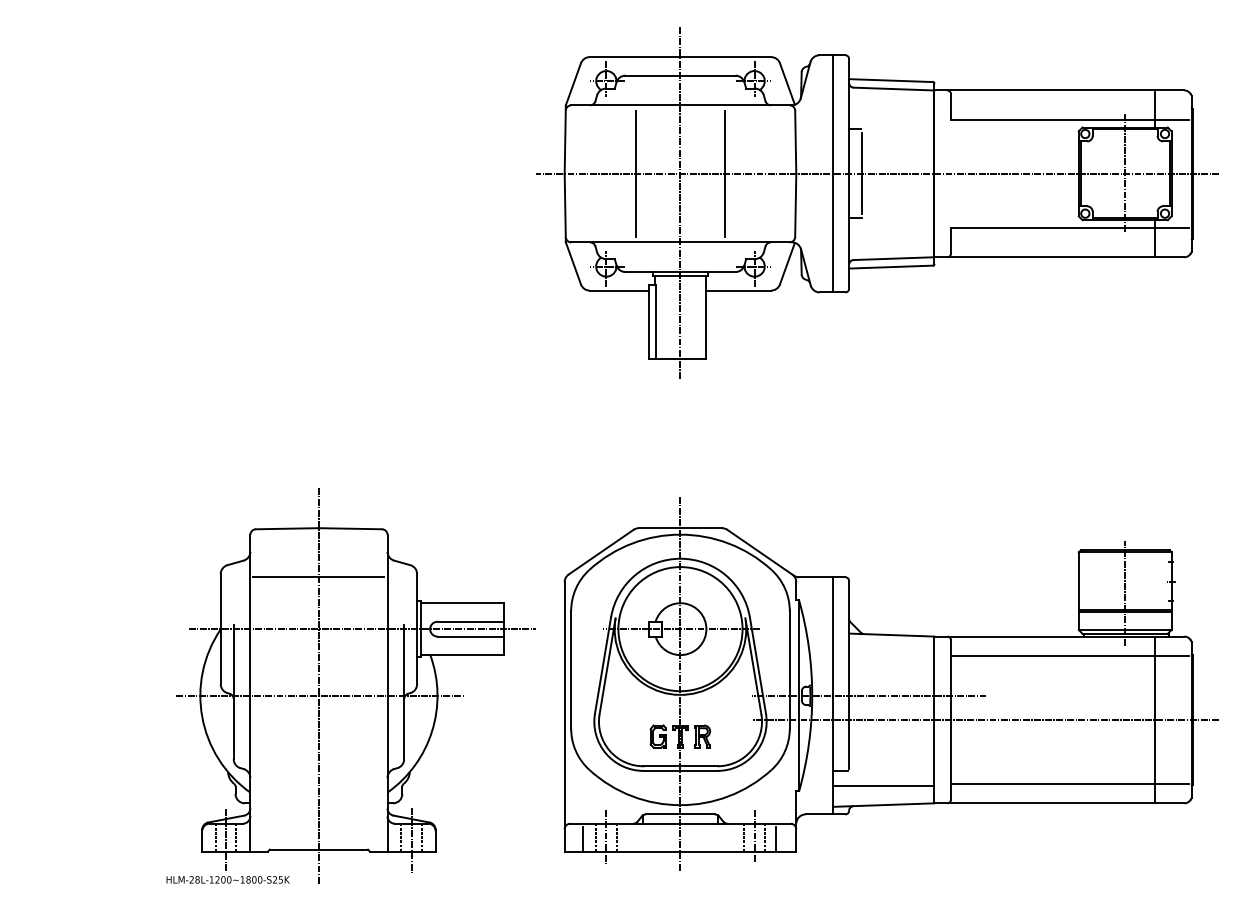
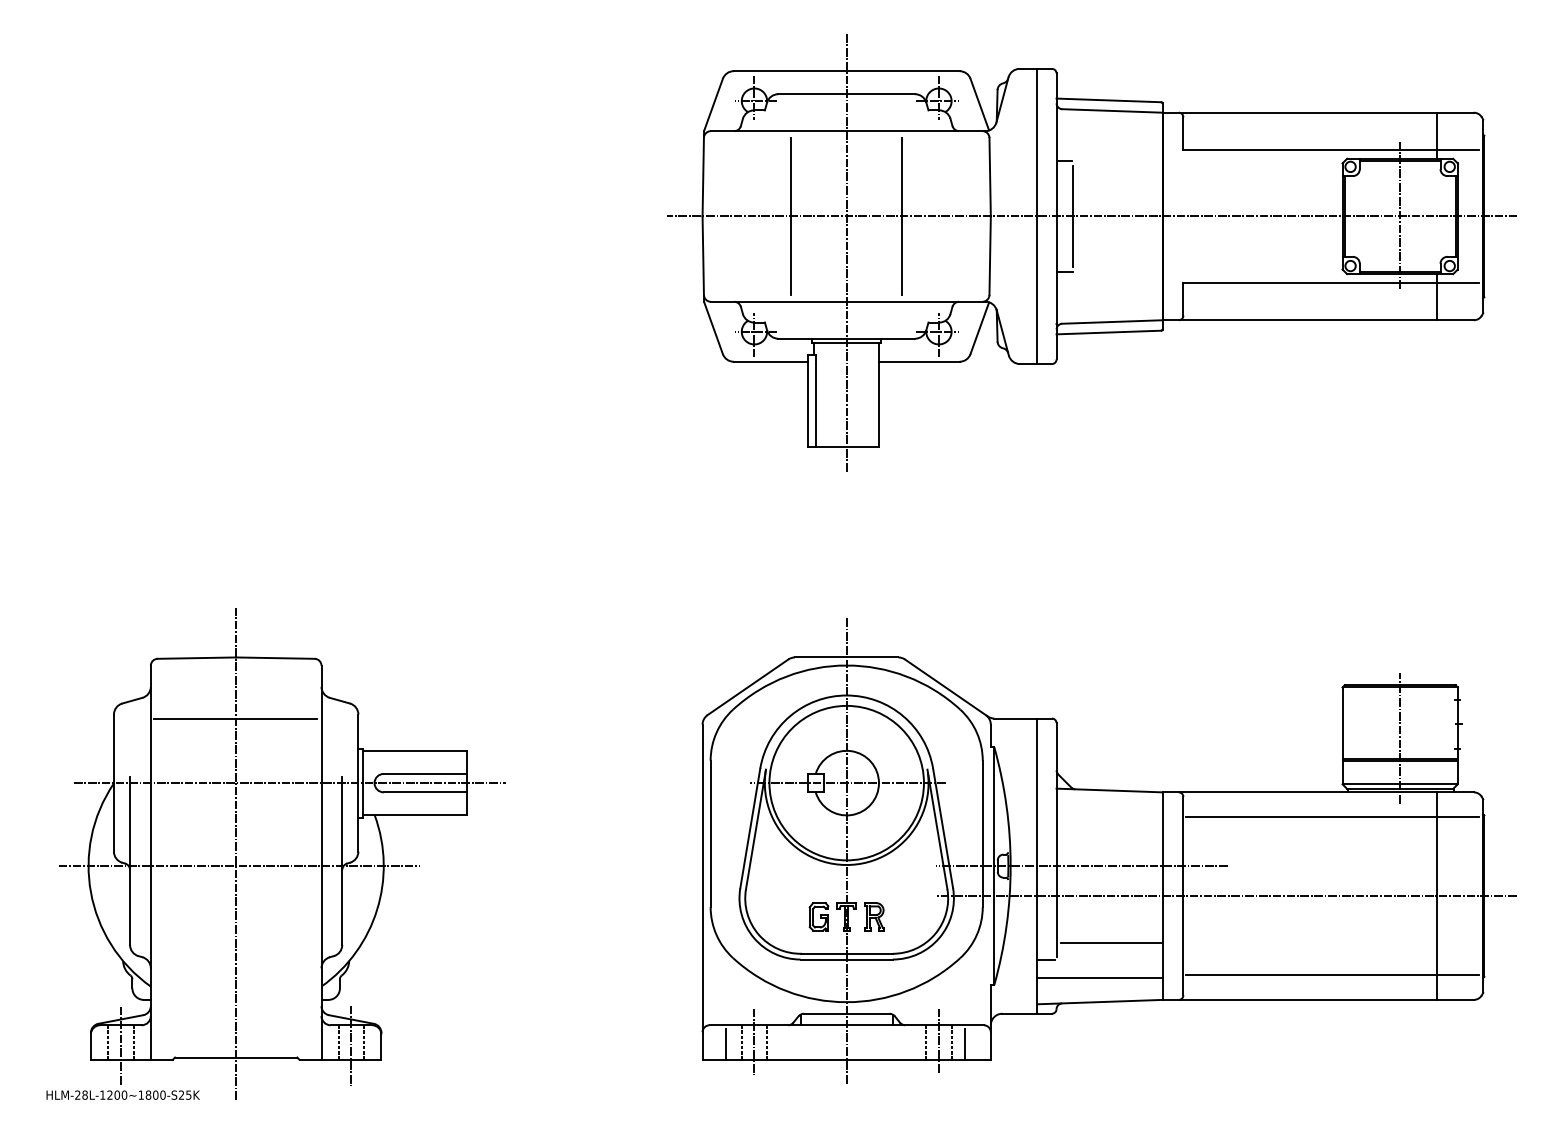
part: (350, 685) -> (275, 853), moved
line: (893, 757) -> (1111, 942), added

